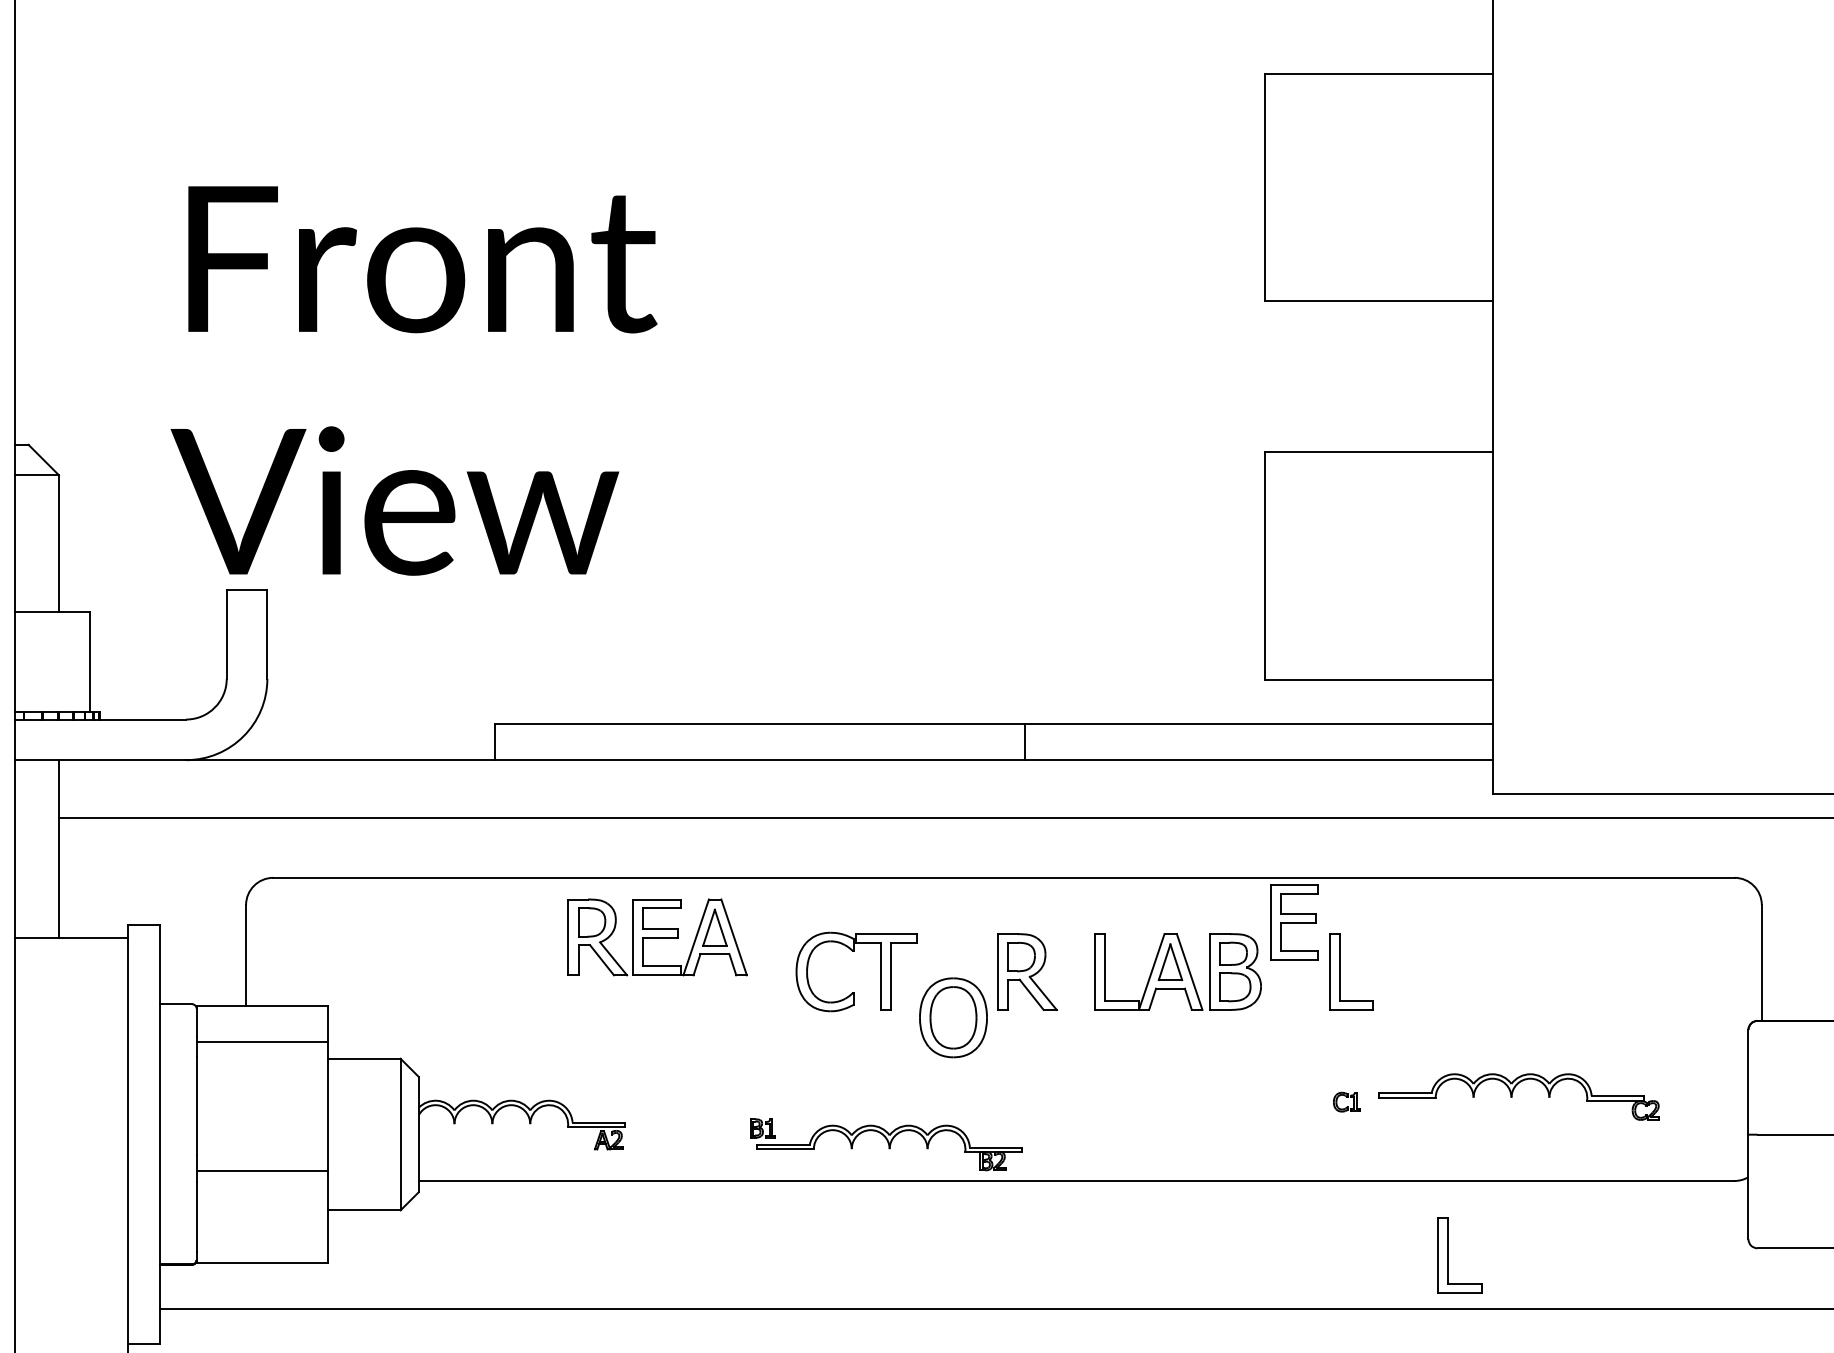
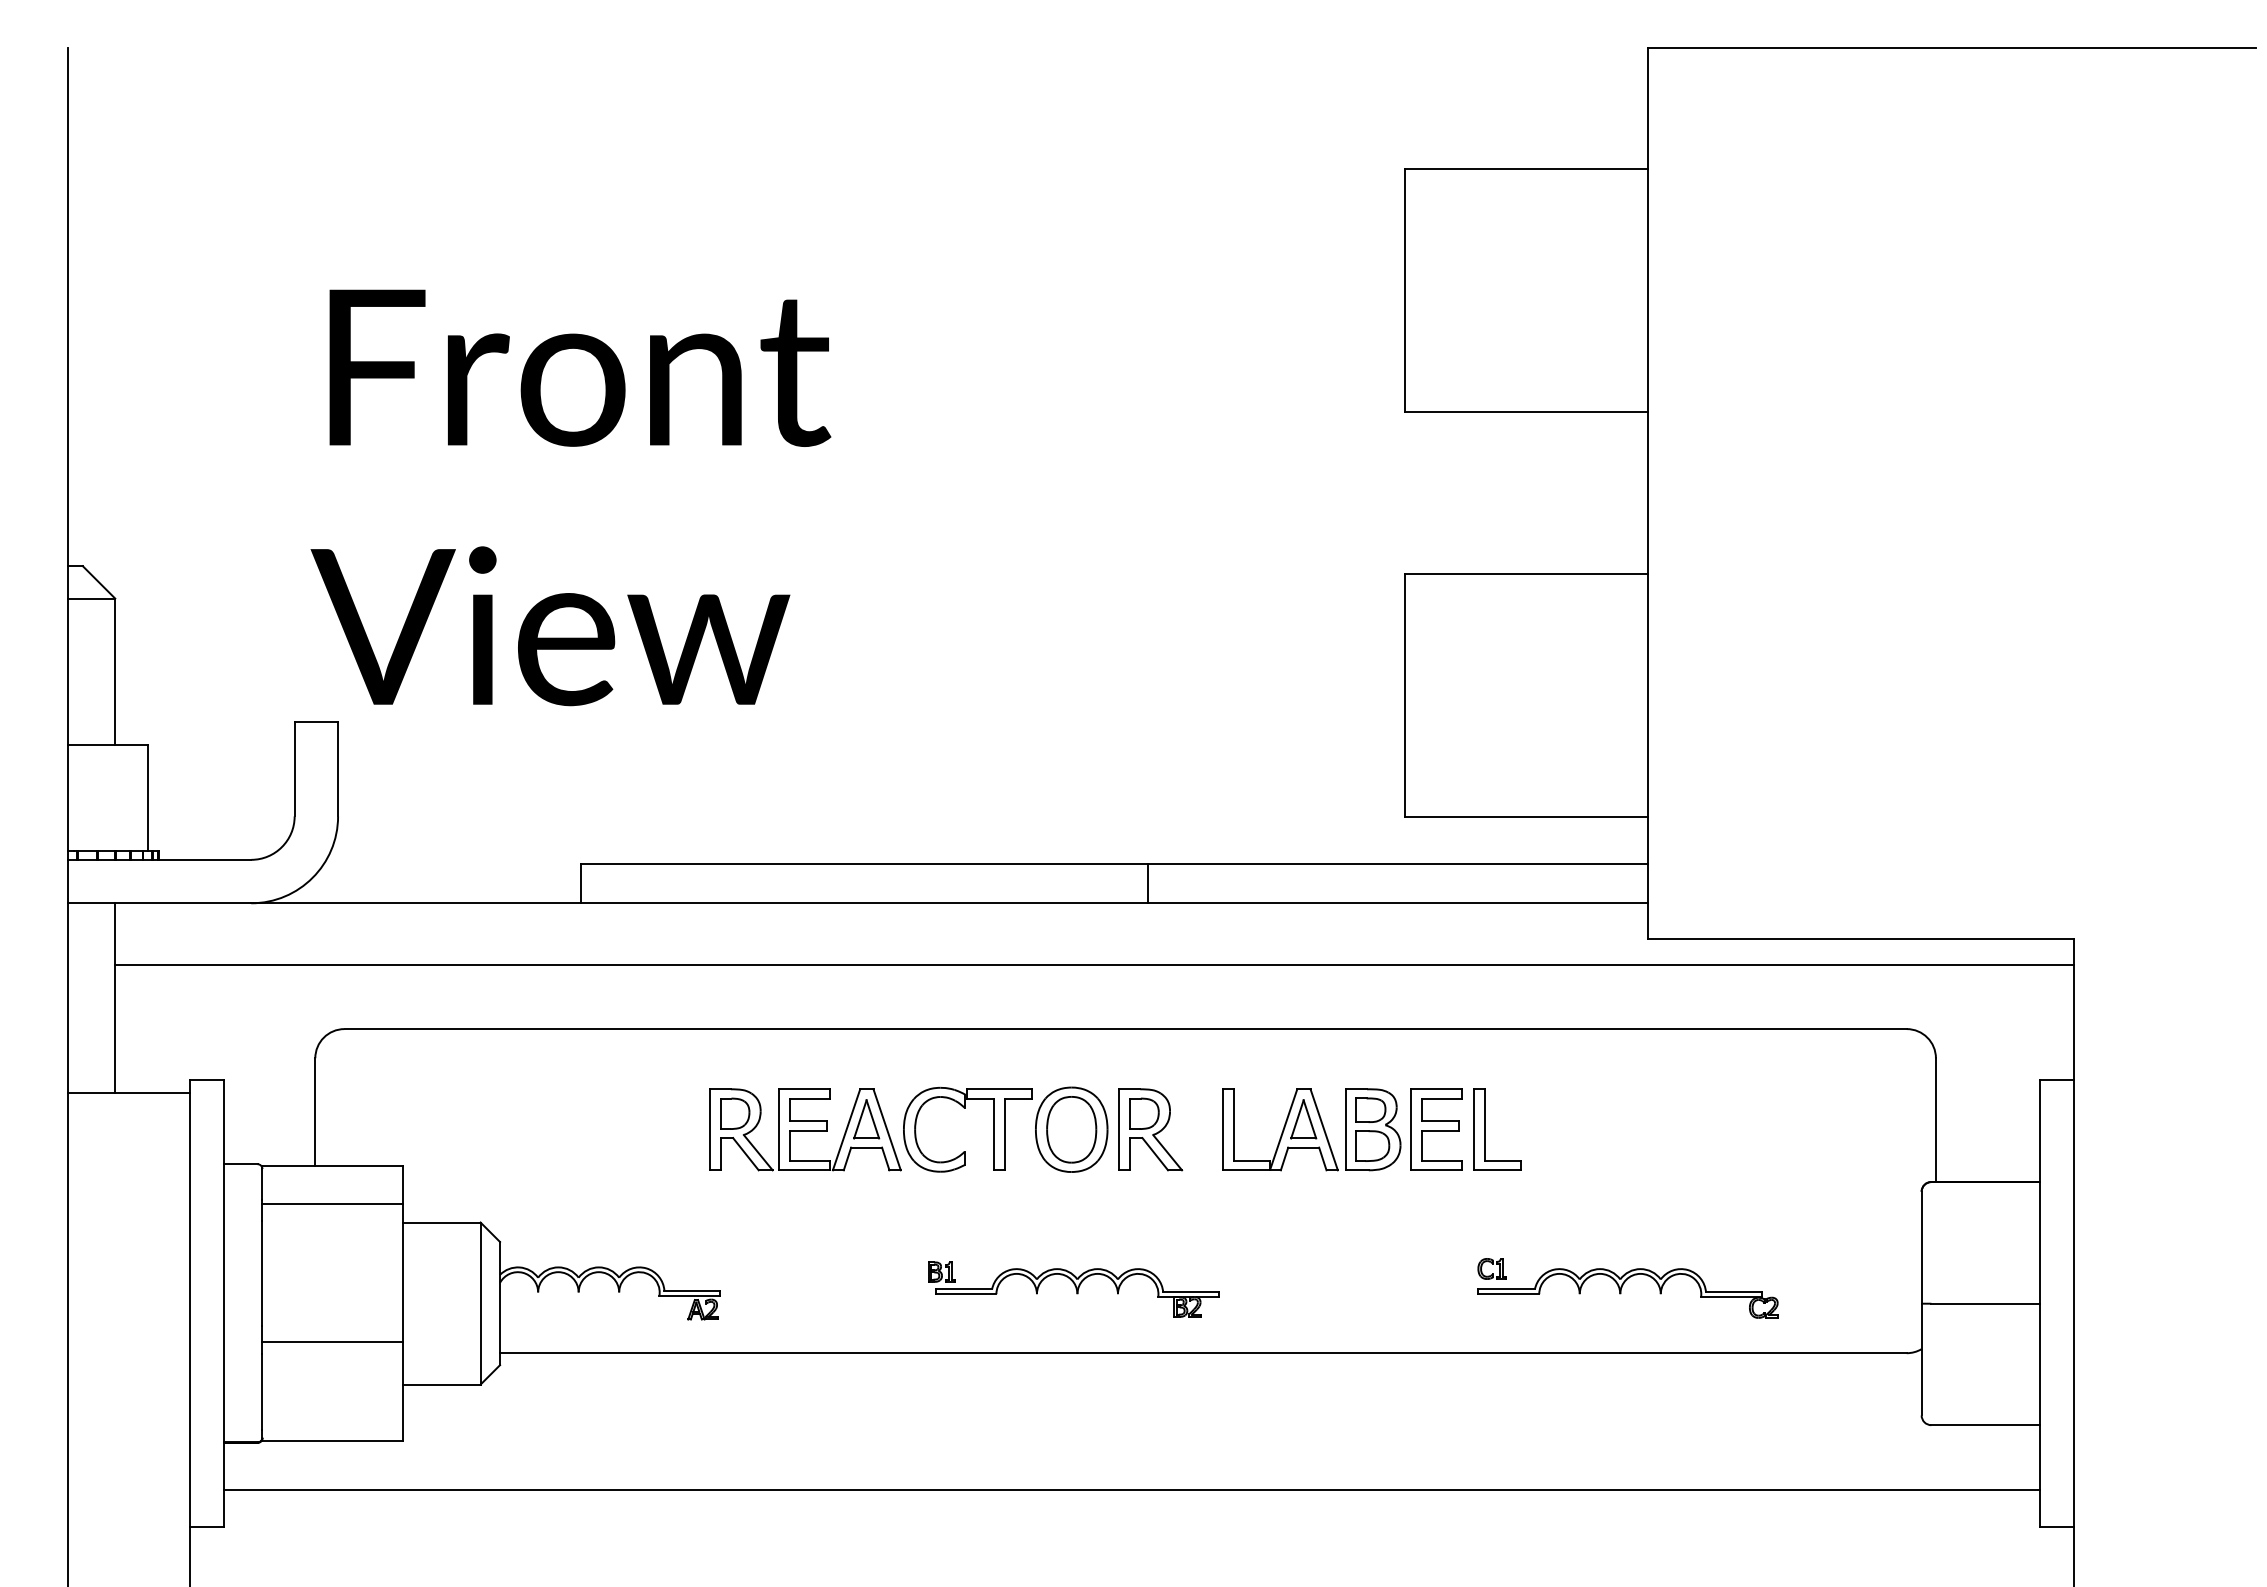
text: (413, 380) -> (570, 497), moved
part: (1294, 922) -> (1436, 1129), moved
part: (657, 937) -> (805, 1129), moved
part: (953, 1017) -> (1071, 1129), moved
part: (1518, 1097) -> (1627, 1293), moved
part: (885, 1144) -> (1073, 1289), moved
part: (1449, 1255) -> (1601, 1432), removed

